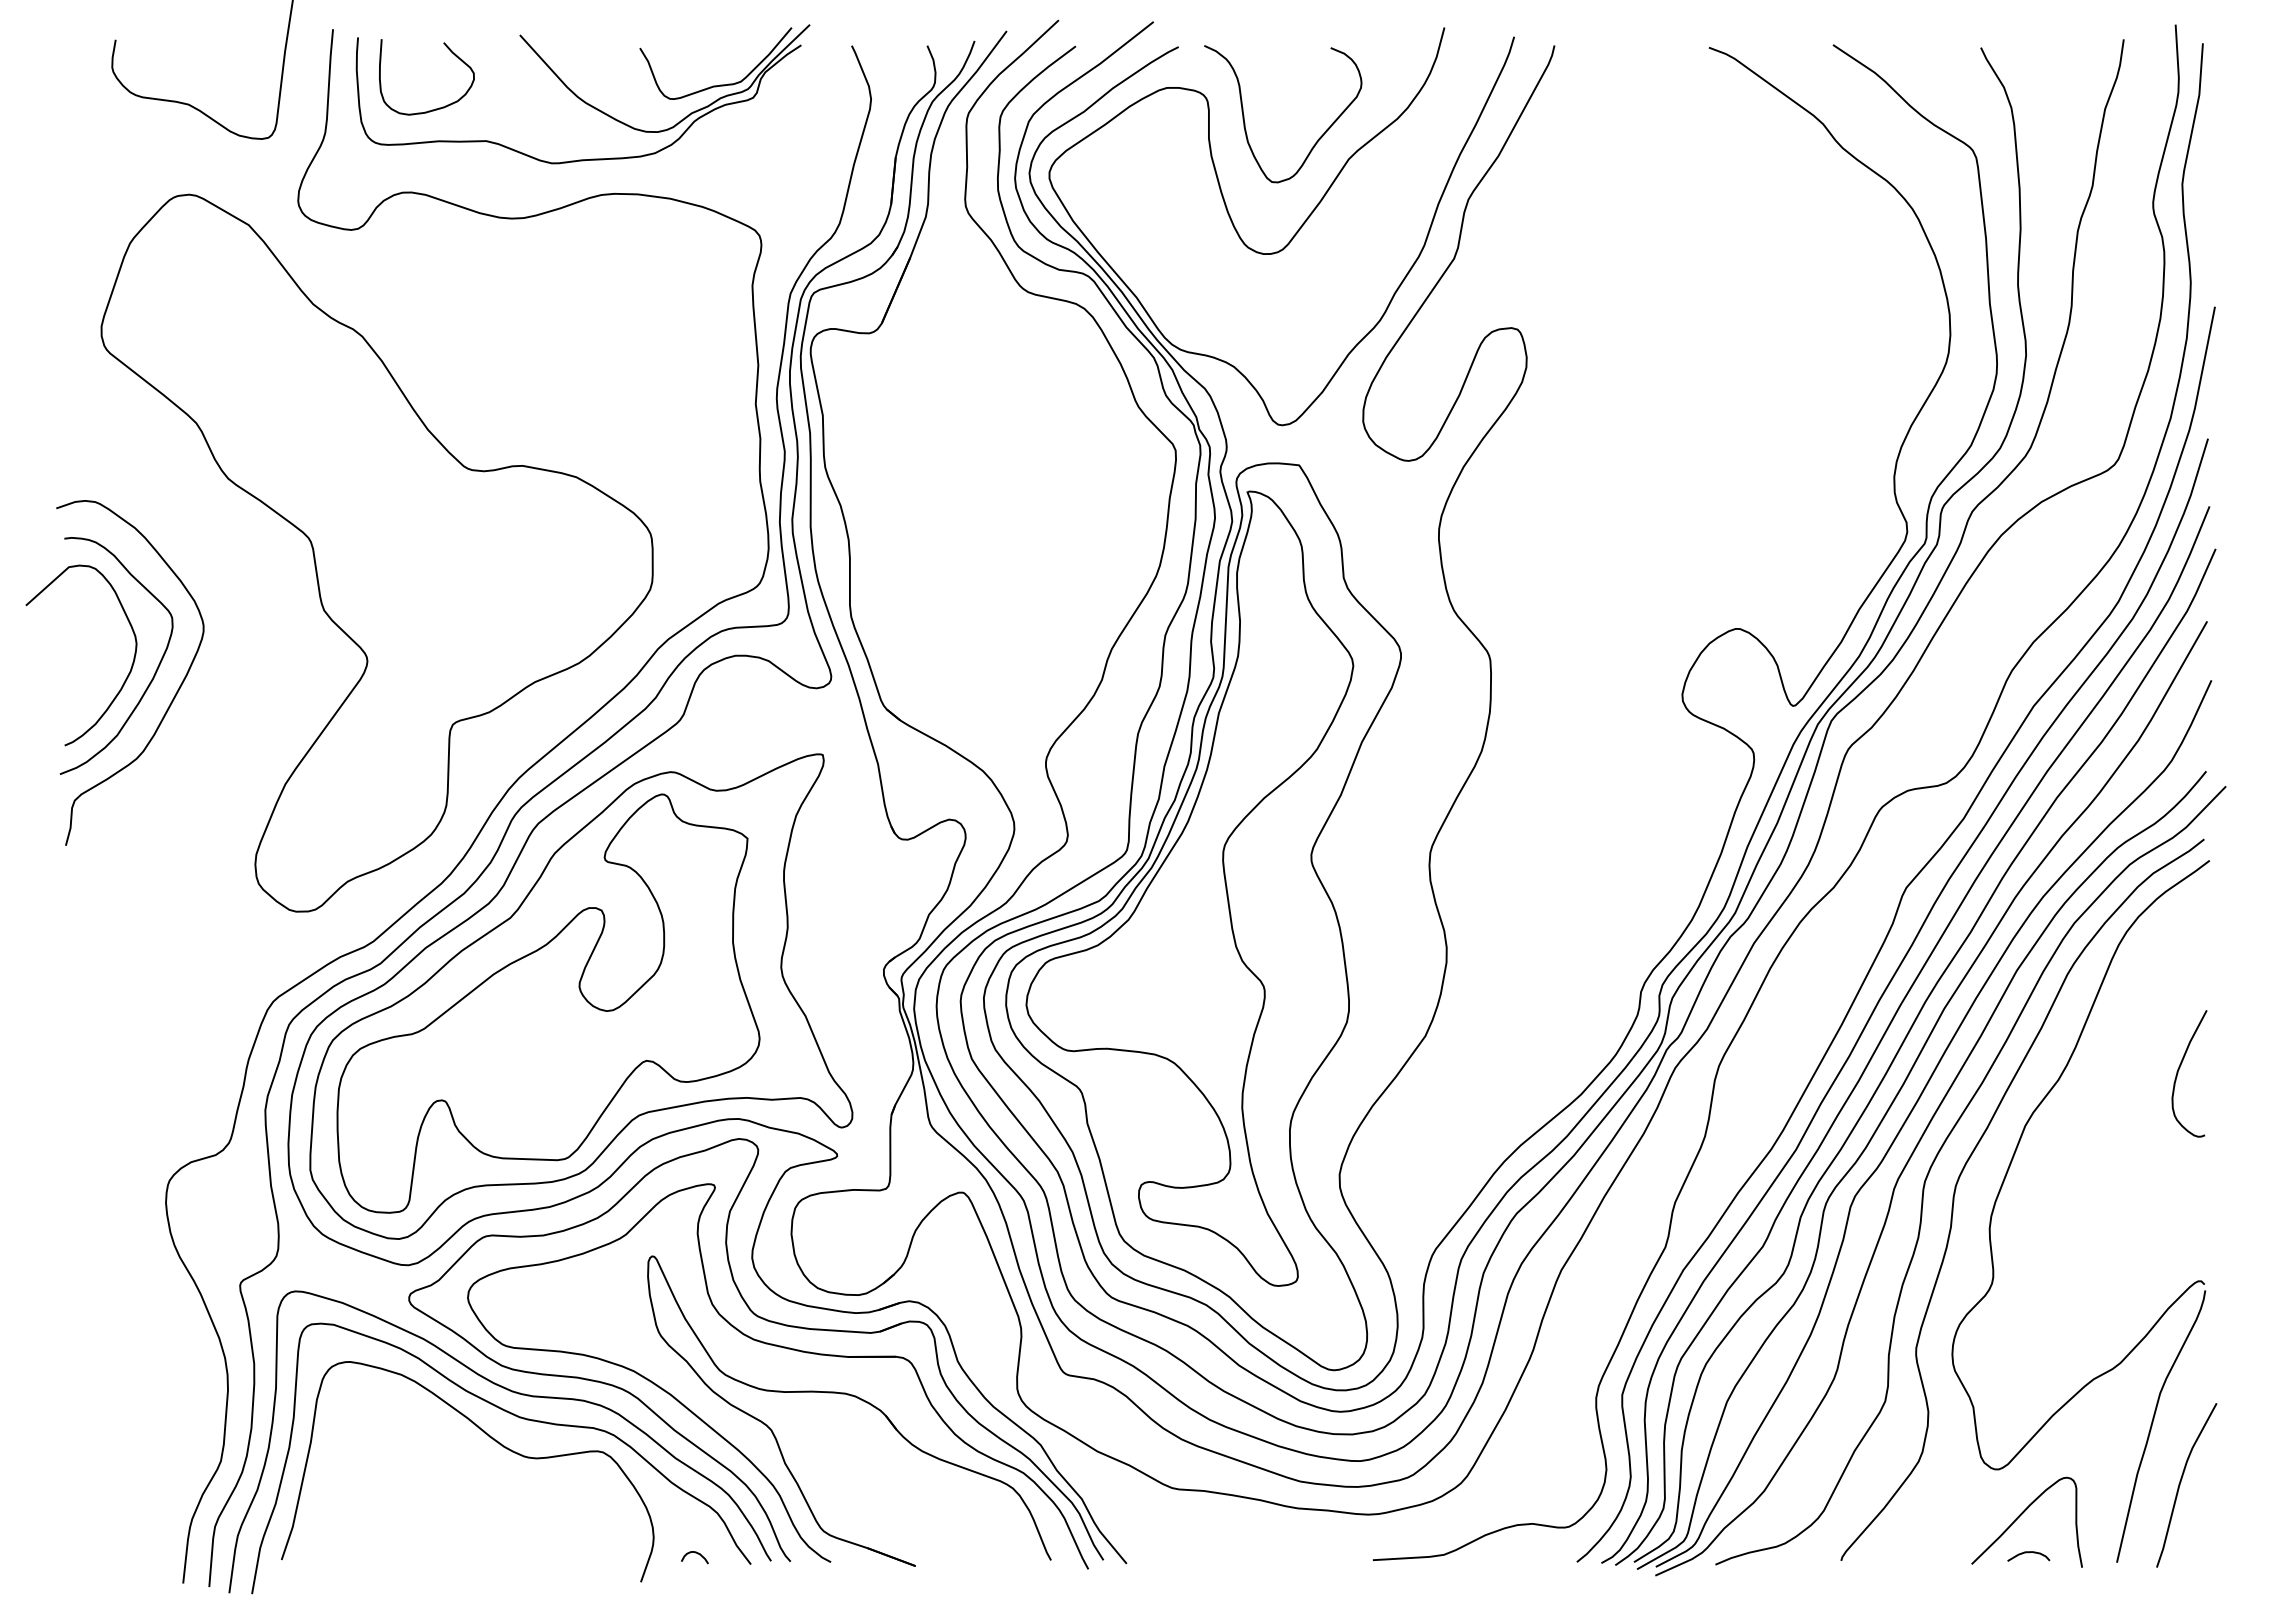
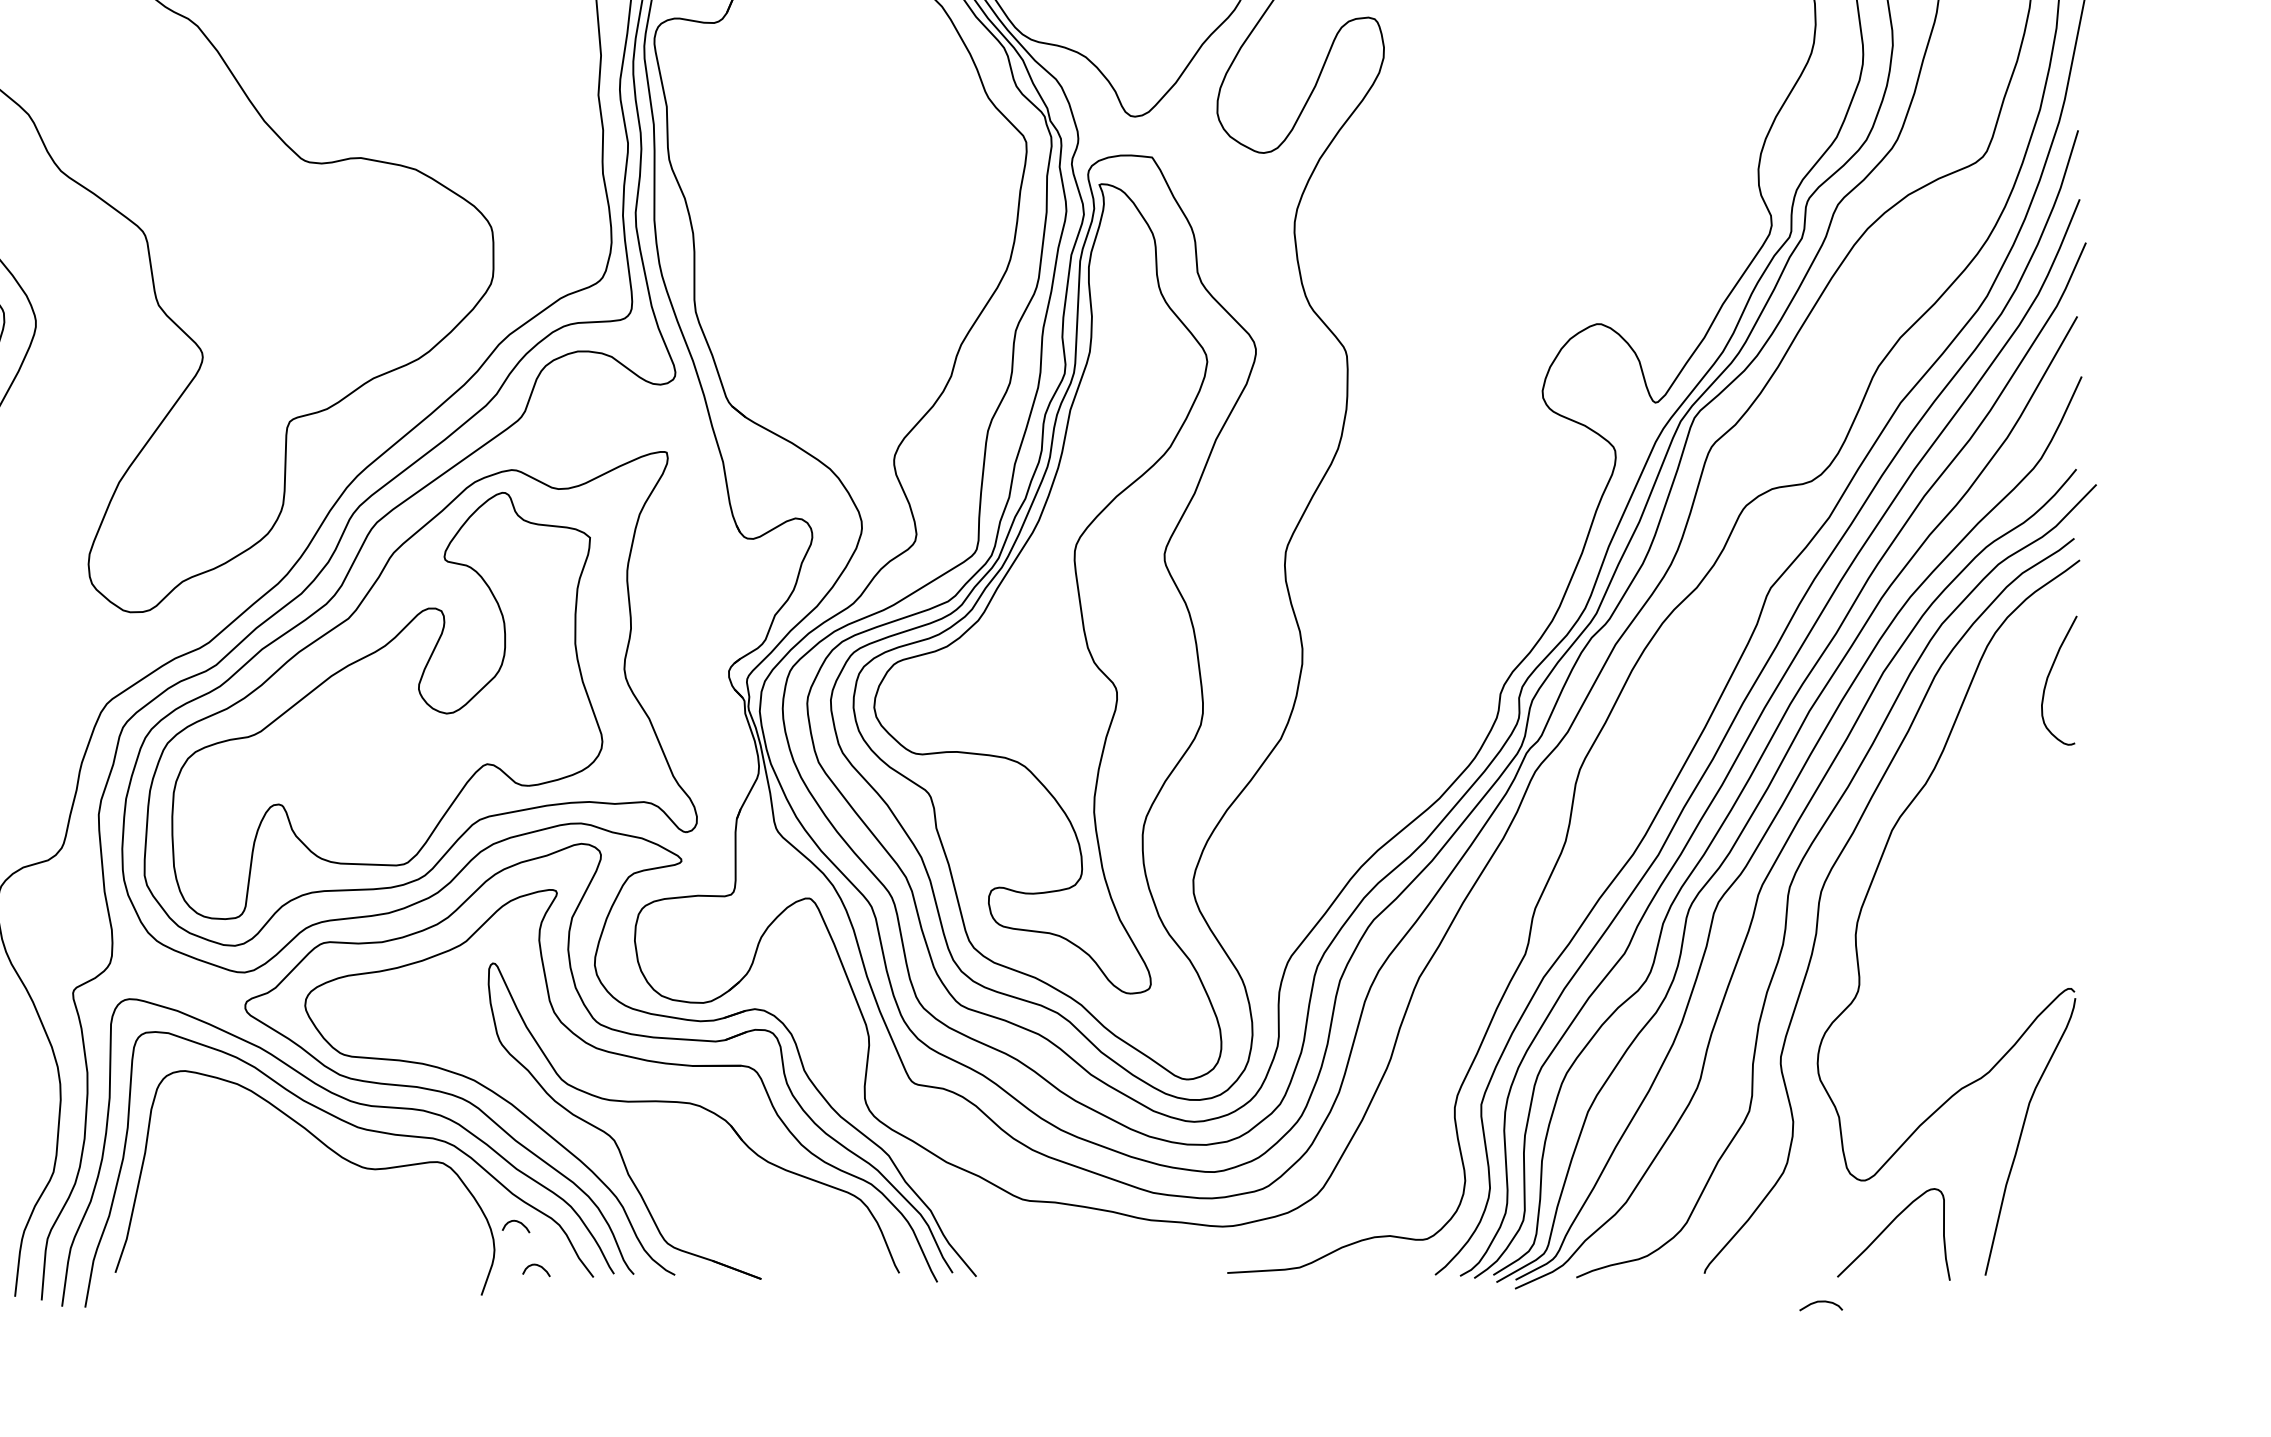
curve: (2179, 1070) -> (2049, 677), moved
curve: (2181, 1482) -> (2051, 1193), removed
curve: (675, 1510) -> (516, 1222), added
curve: (2028, 1553) -> (1820, 1302), moved

